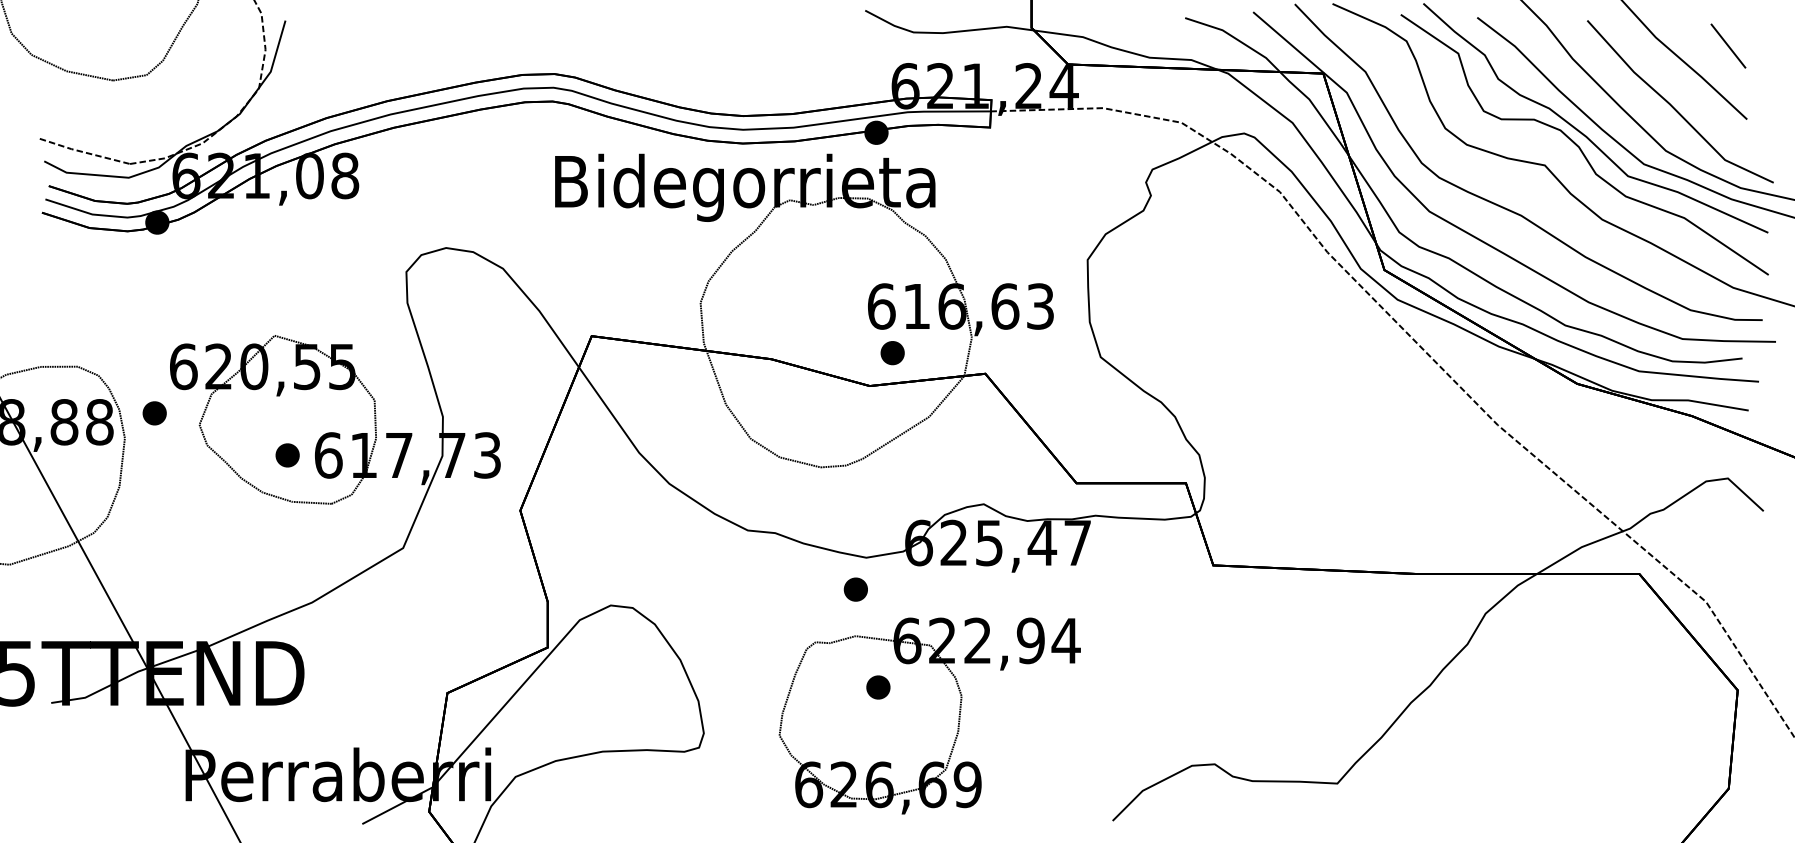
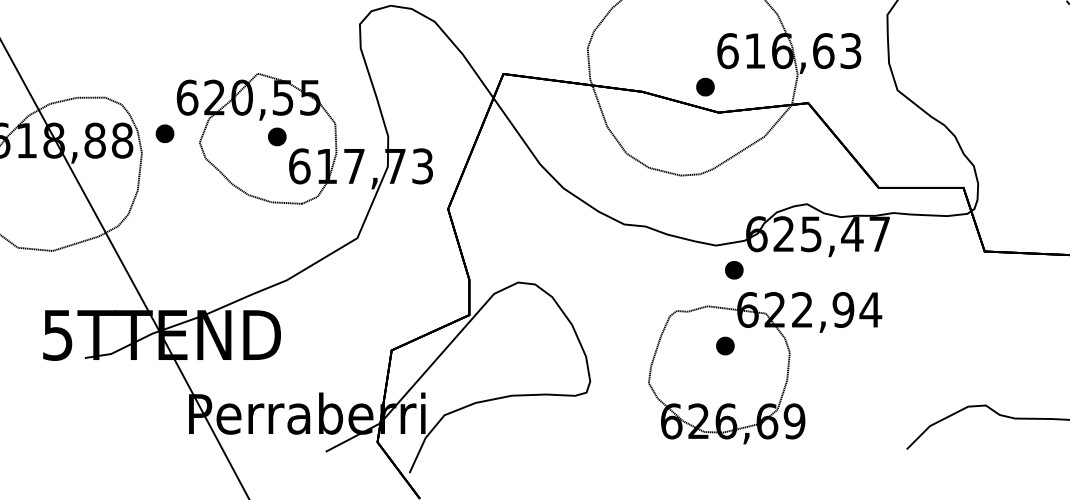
part: (892, 353) -> (705, 87), moved
part: (287, 455) -> (277, 136), moved
part: (855, 589) -> (733, 270), moved

